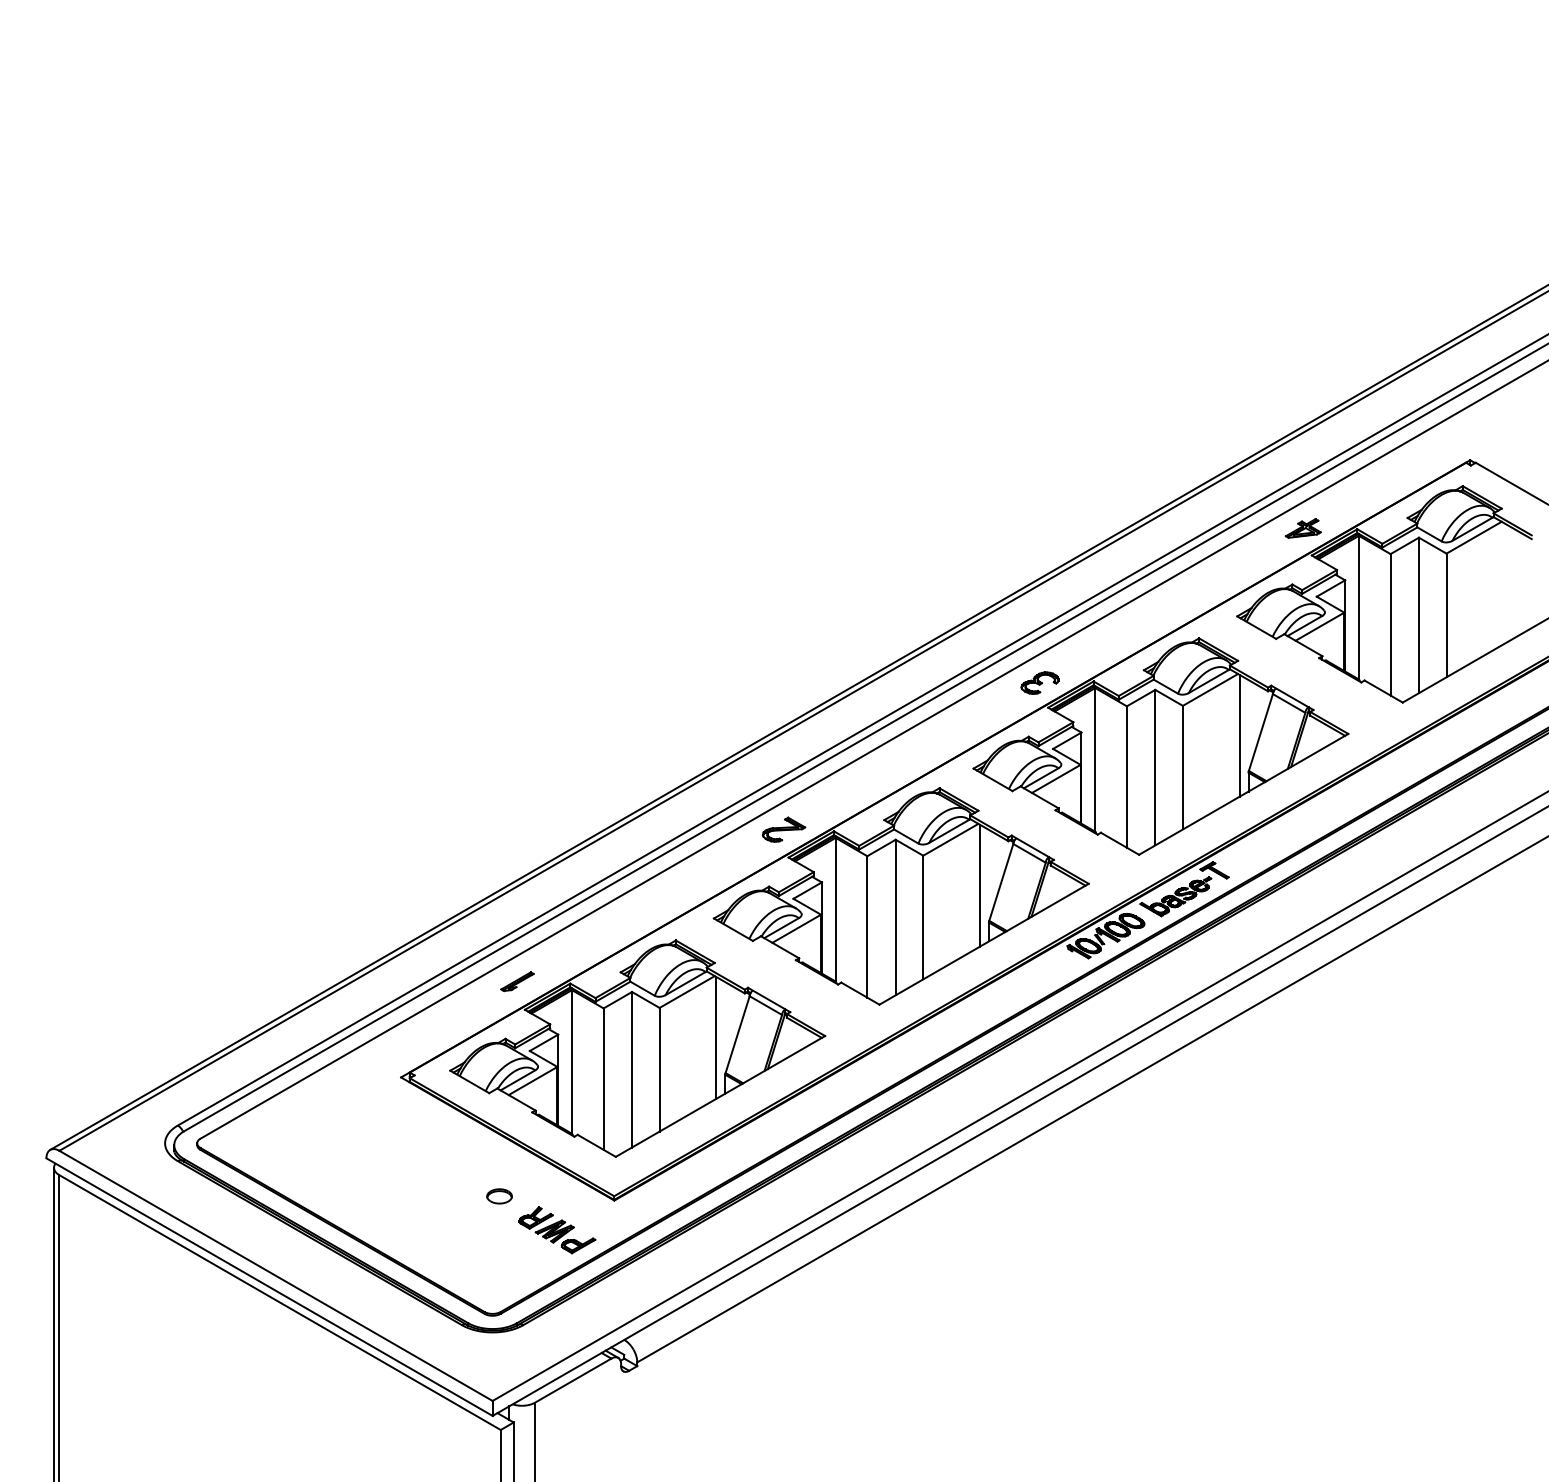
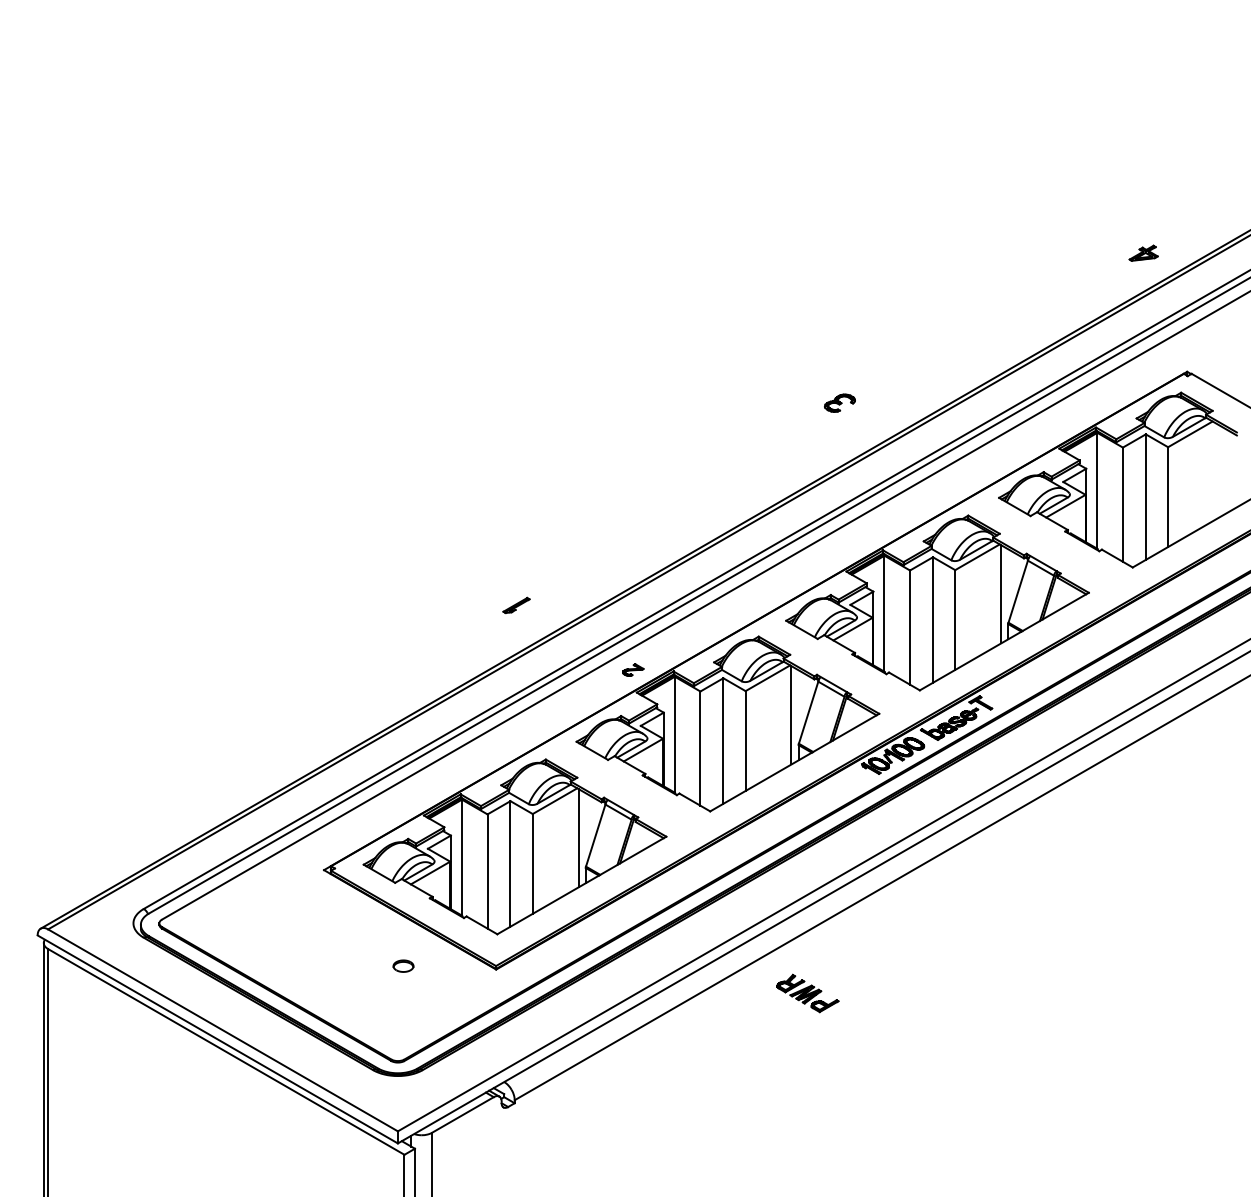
part: (1302, 528) -> (1143, 253), moved
part: (1039, 682) -> (839, 402), moved
part: (784, 829) -> (633, 669), size x0.6
part: (517, 981) -> (516, 605), moved
part: (557, 1230) -> (807, 993), moved

